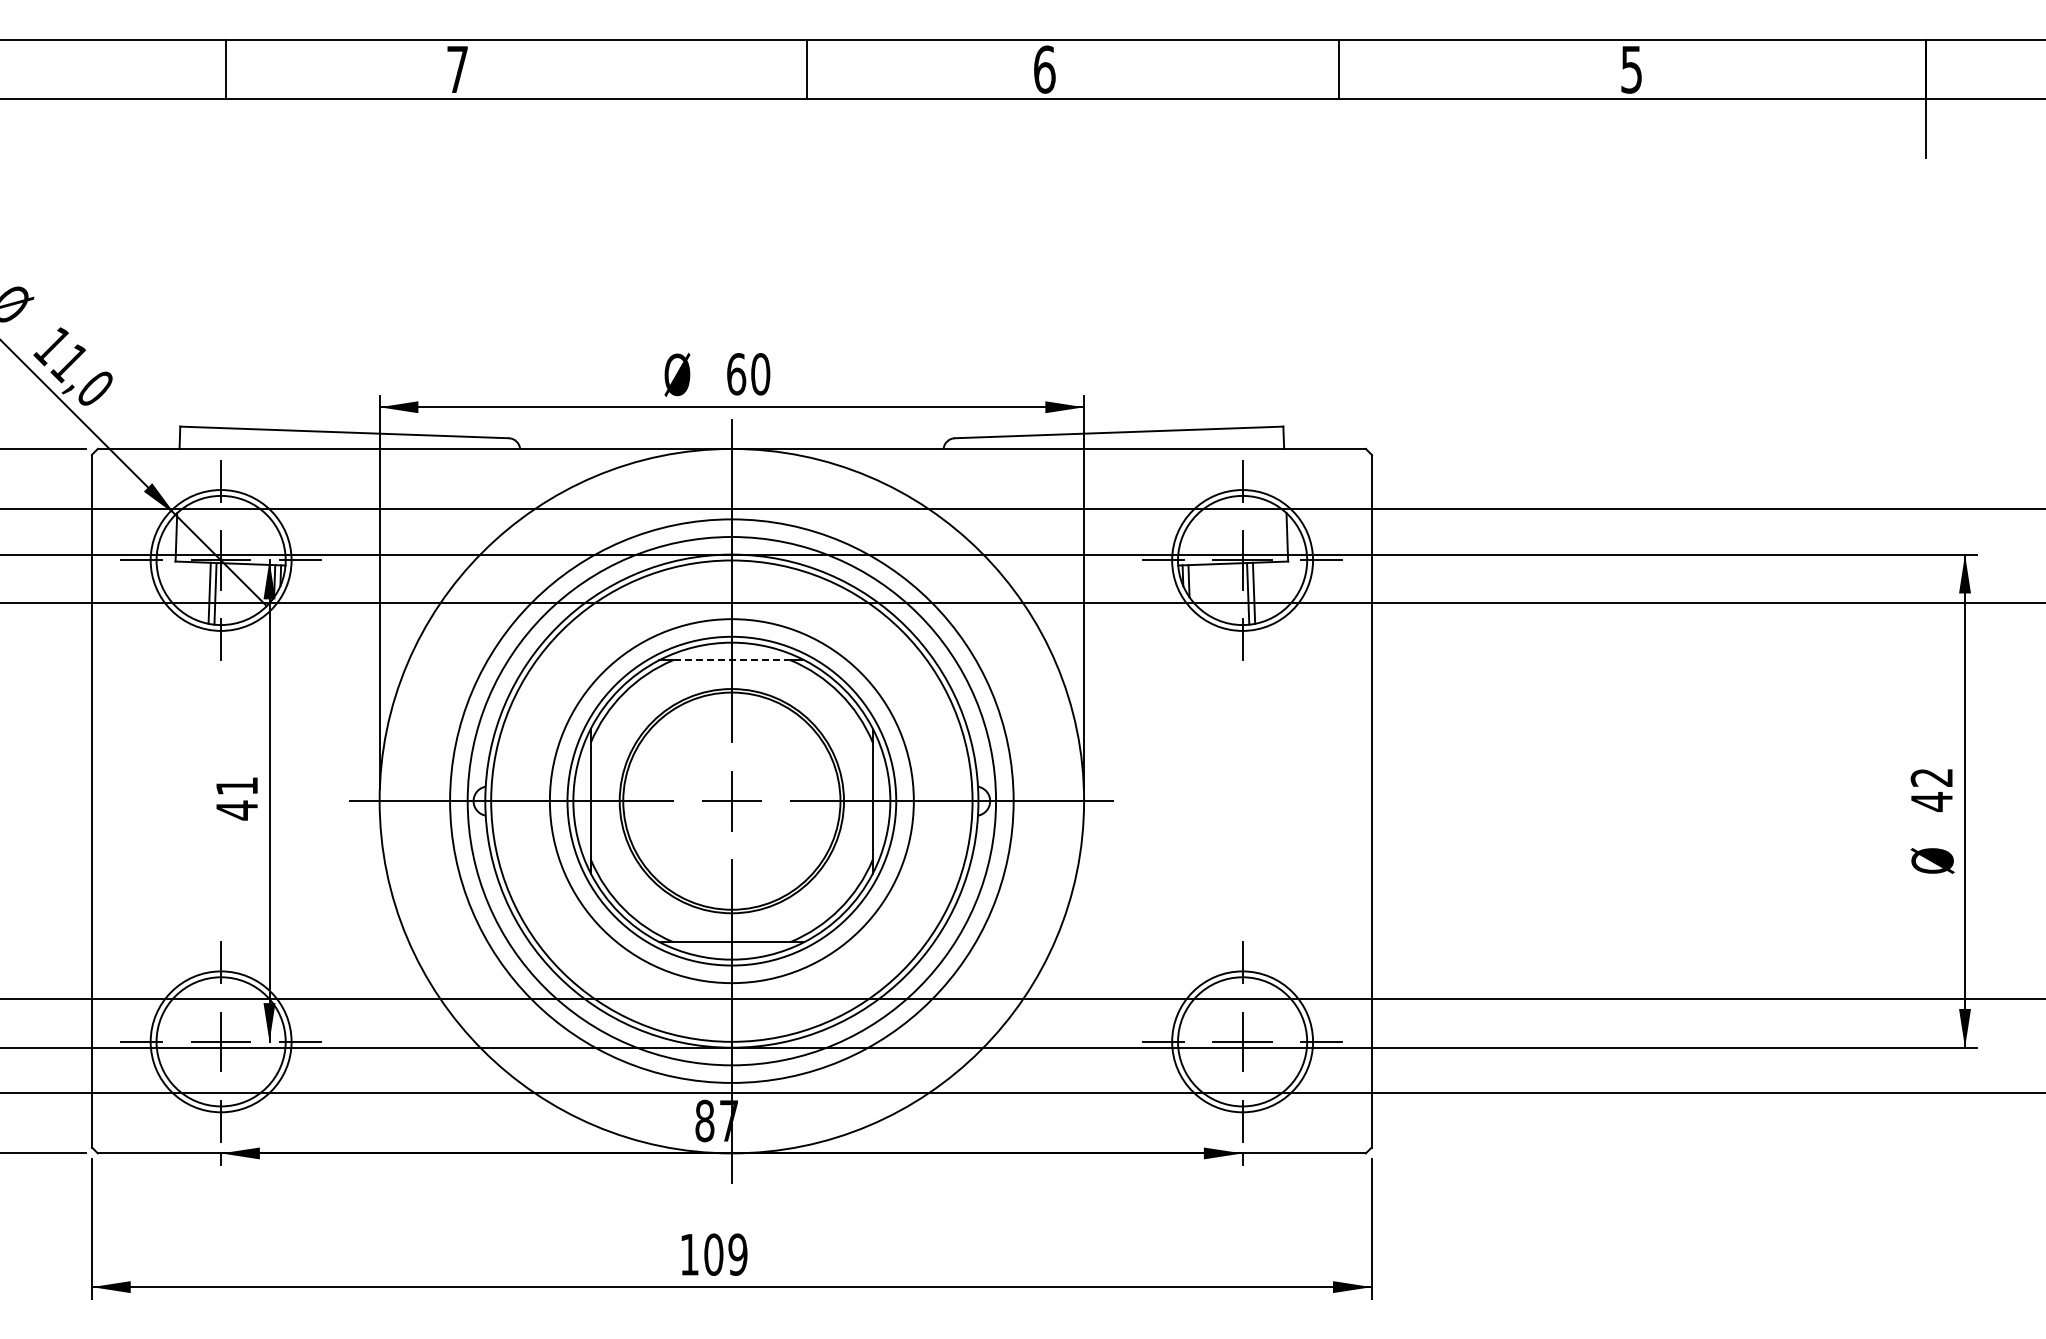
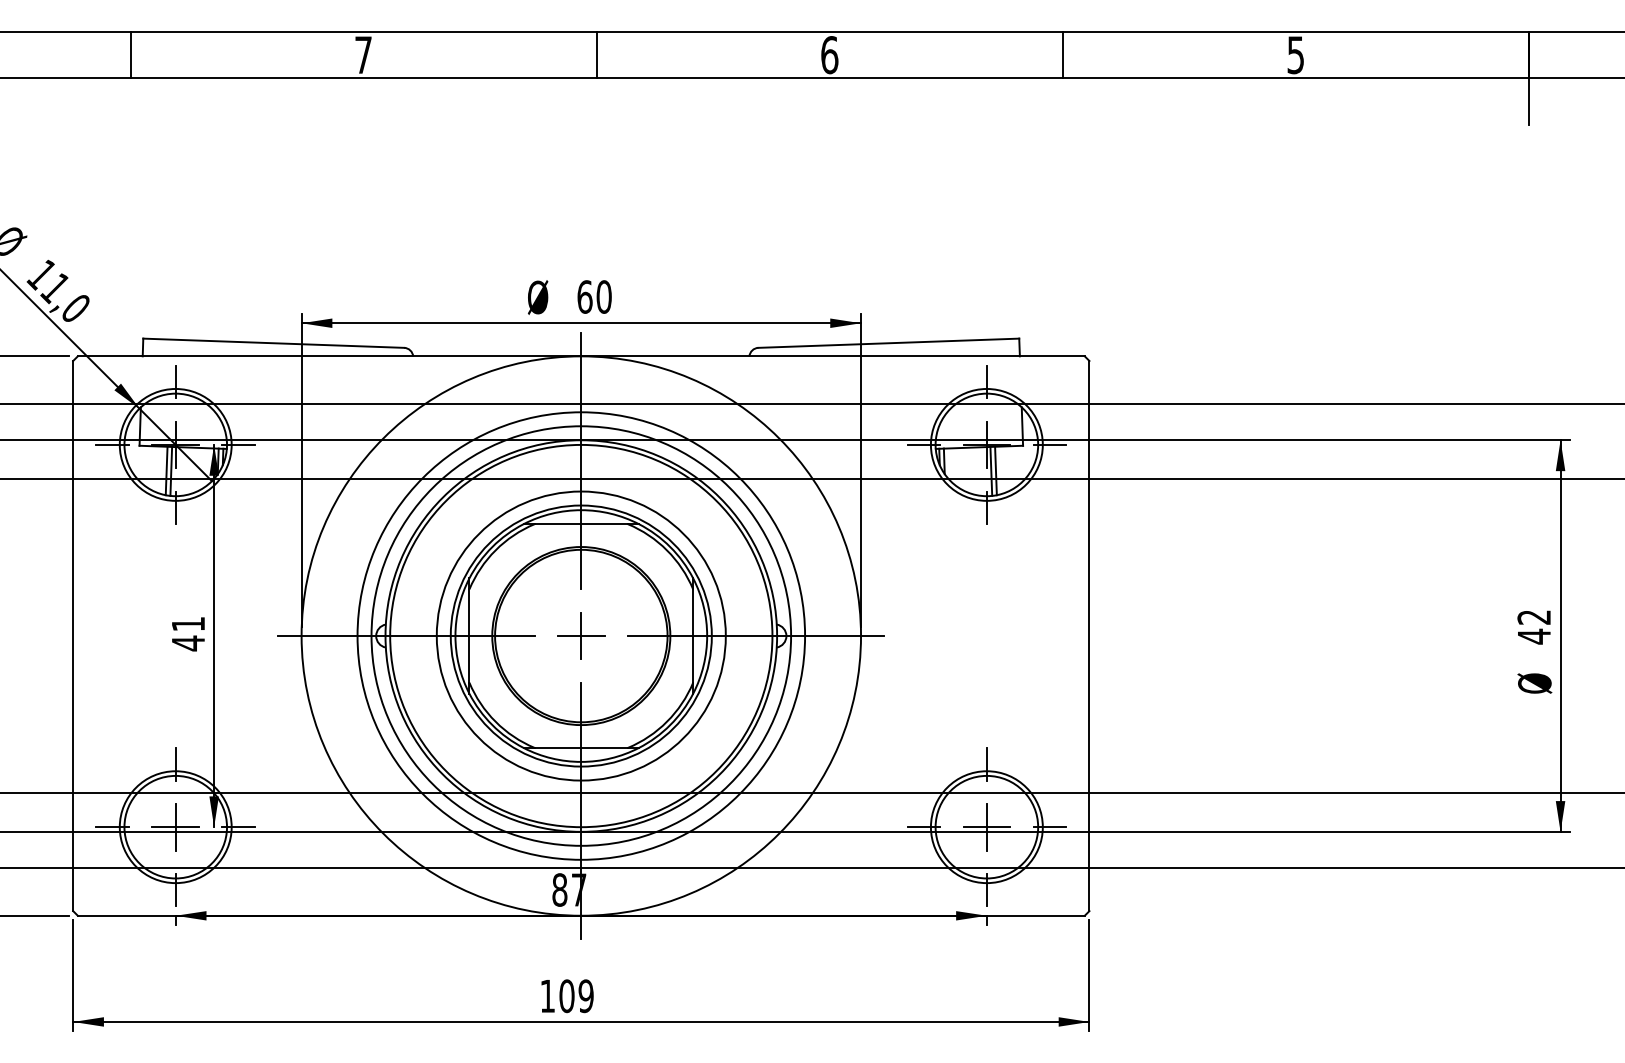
line: (225, 69) -> (130, 55), moved
line: (806, 69) -> (596, 55), moved
line: (731, 660) -> (581, 524), dashed -> solid

